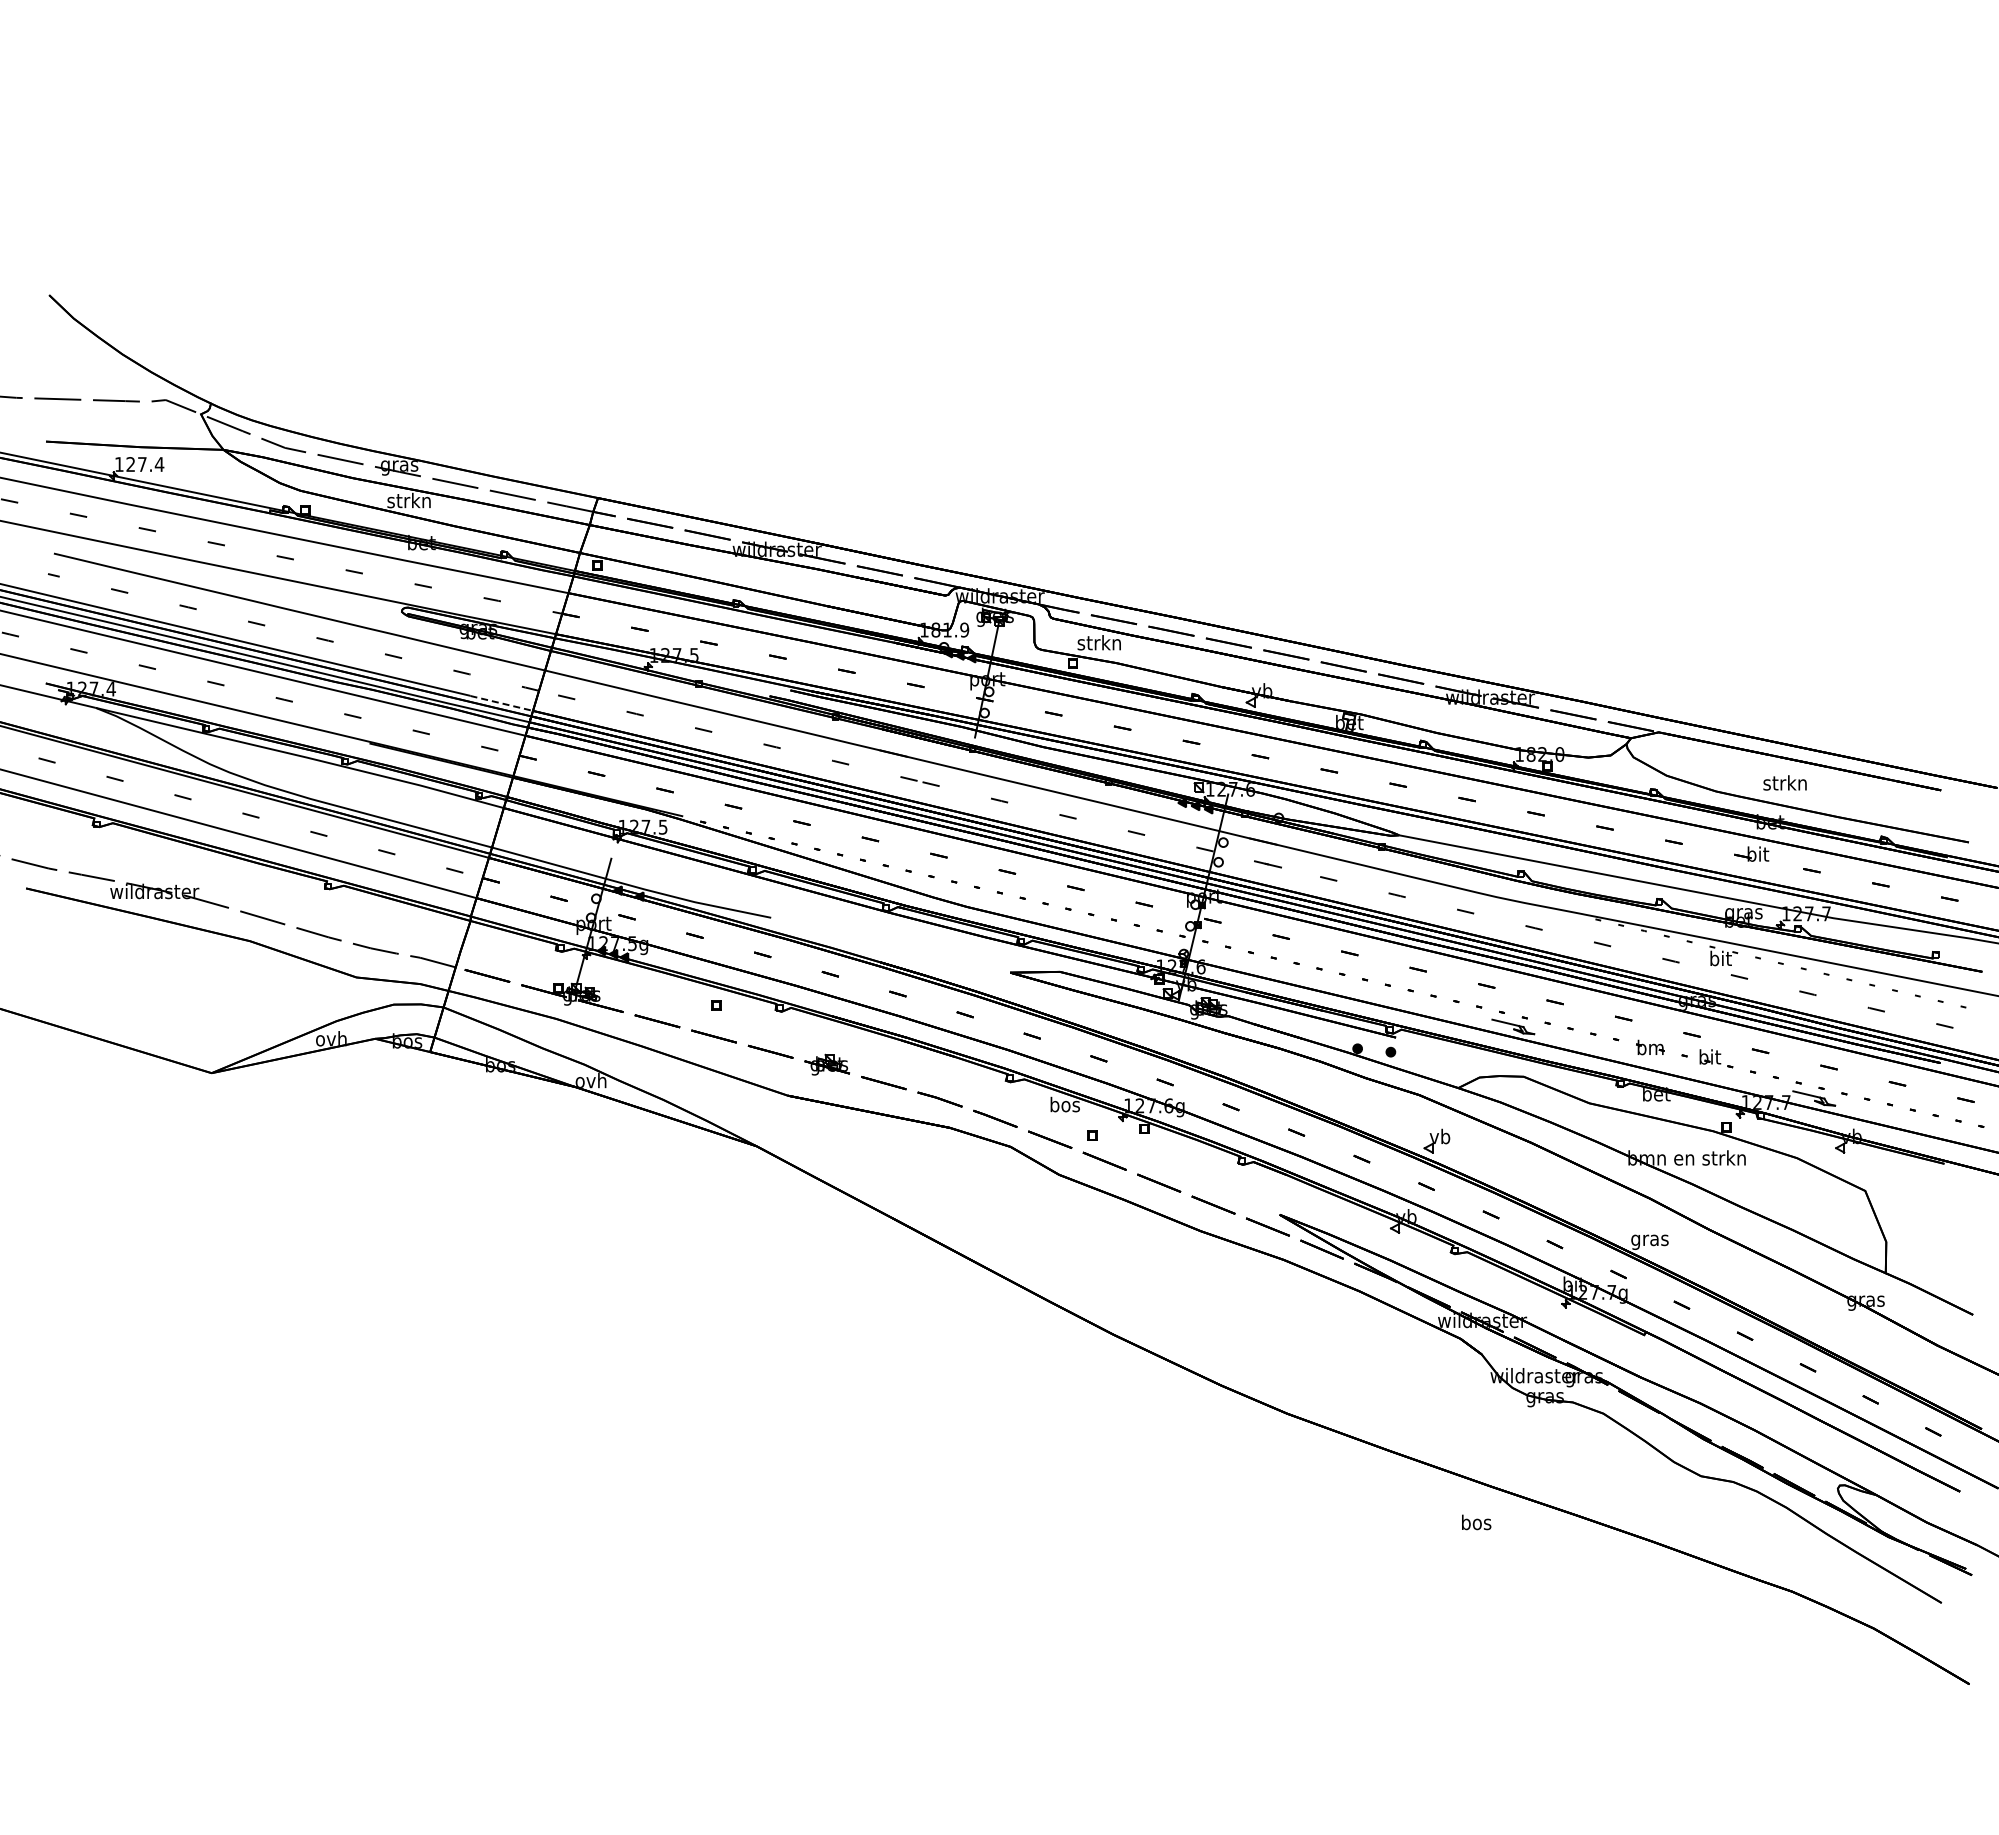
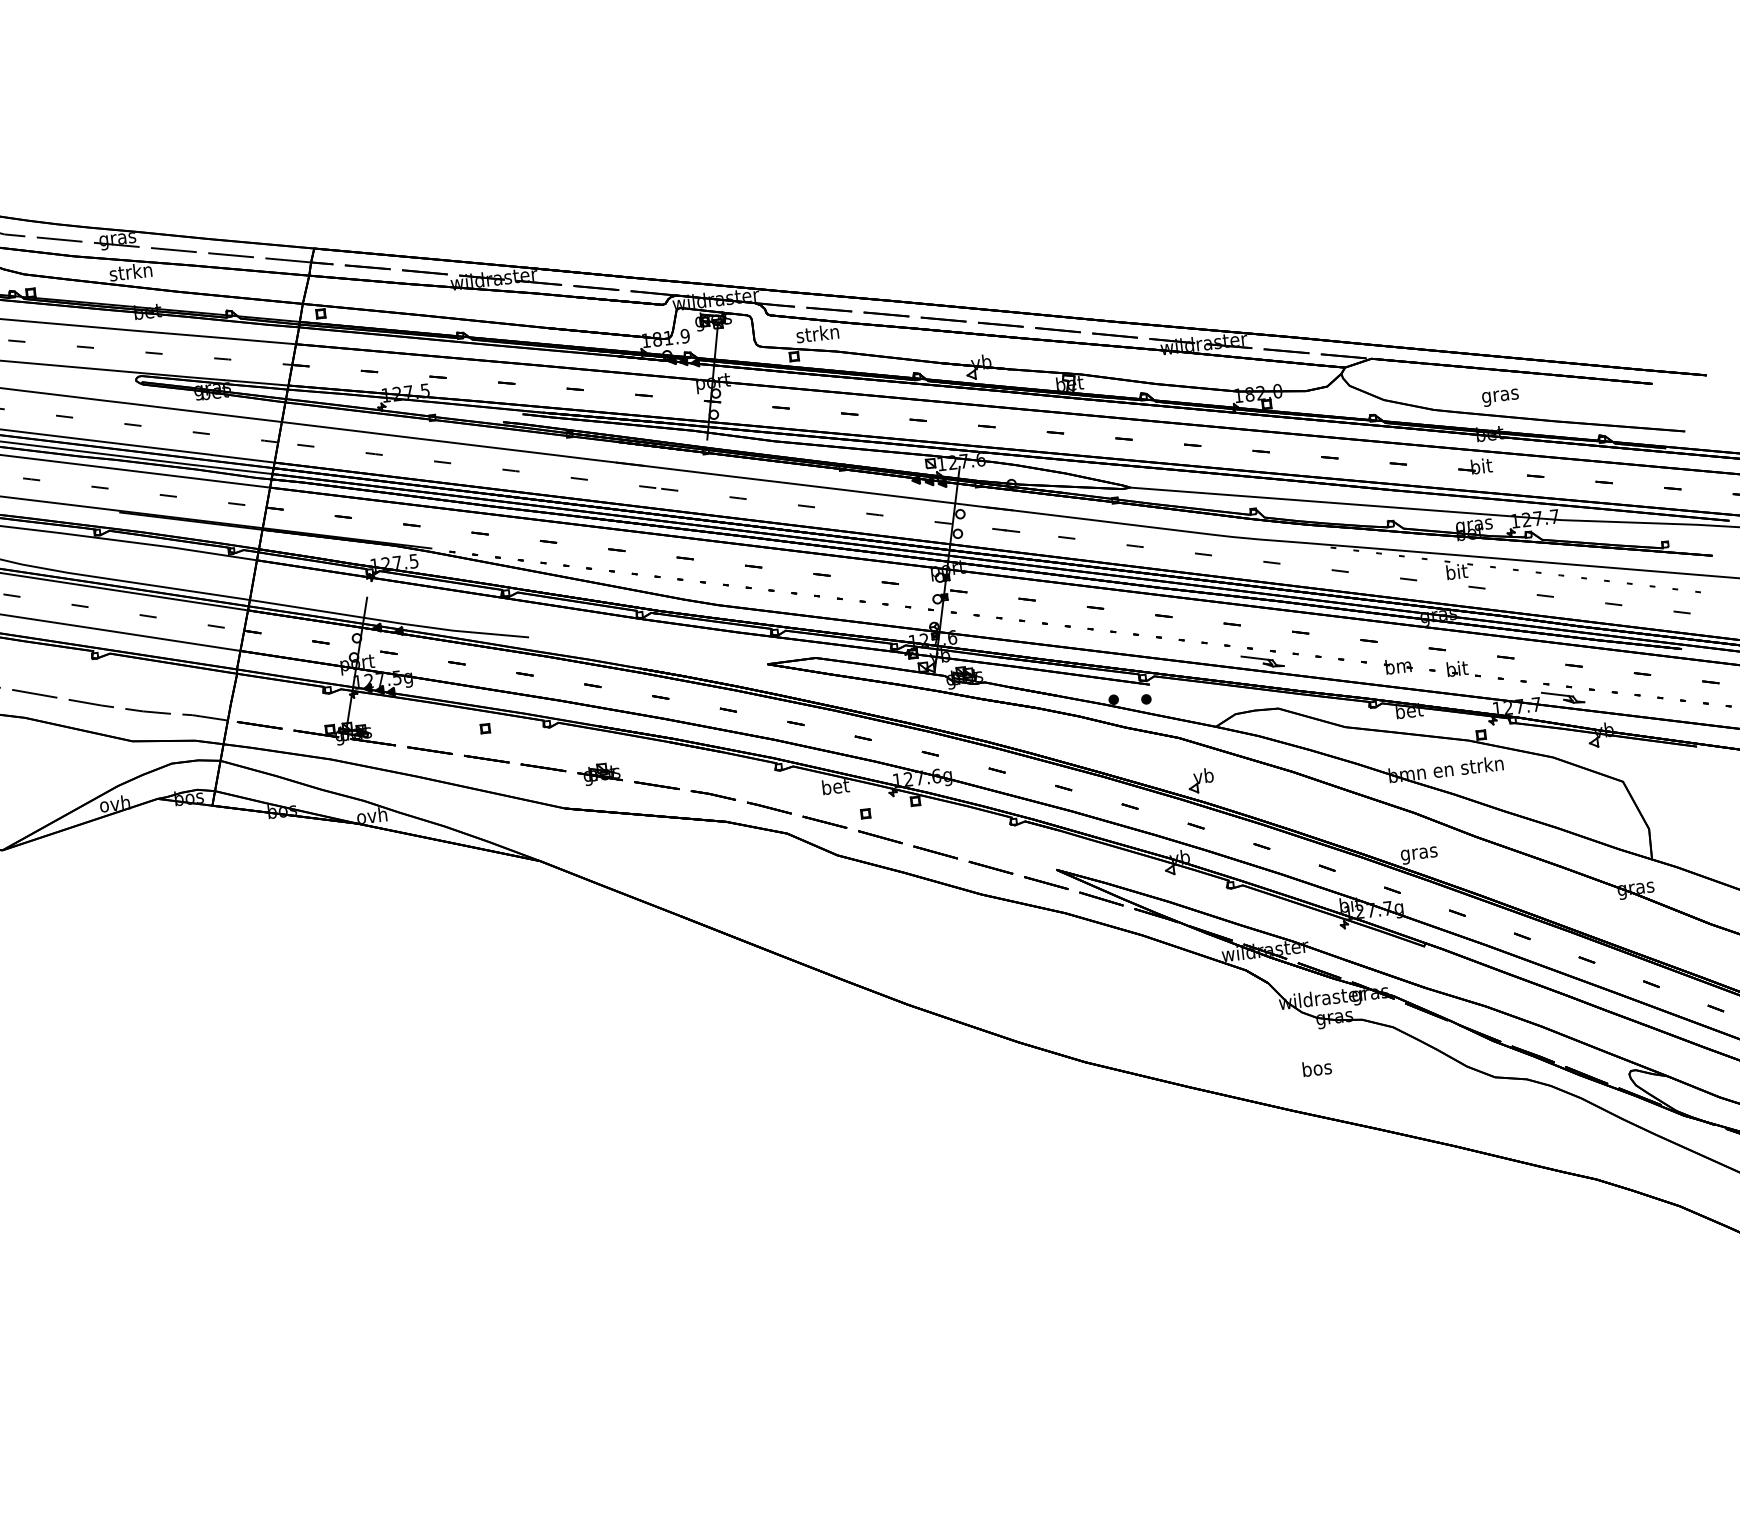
line: (502, 703) -> (244, 458), dashed -> solid
text: (1784, 784) -> (1499, 395), strkn -> gras
text: (1064, 1104) -> (834, 786), bos -> bet
text: (1476, 1522) -> (1317, 1068), moved

